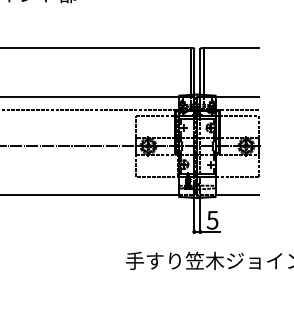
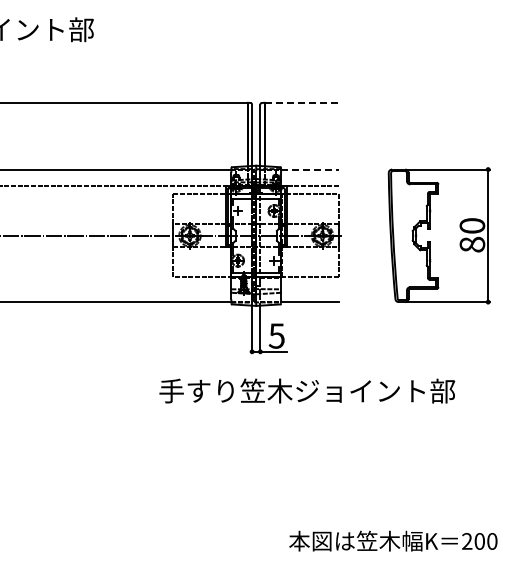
line: (231, 48) -> (302, 103), solid -> dashed
line: (237, 97) -> (310, 169), solid -> dashed

